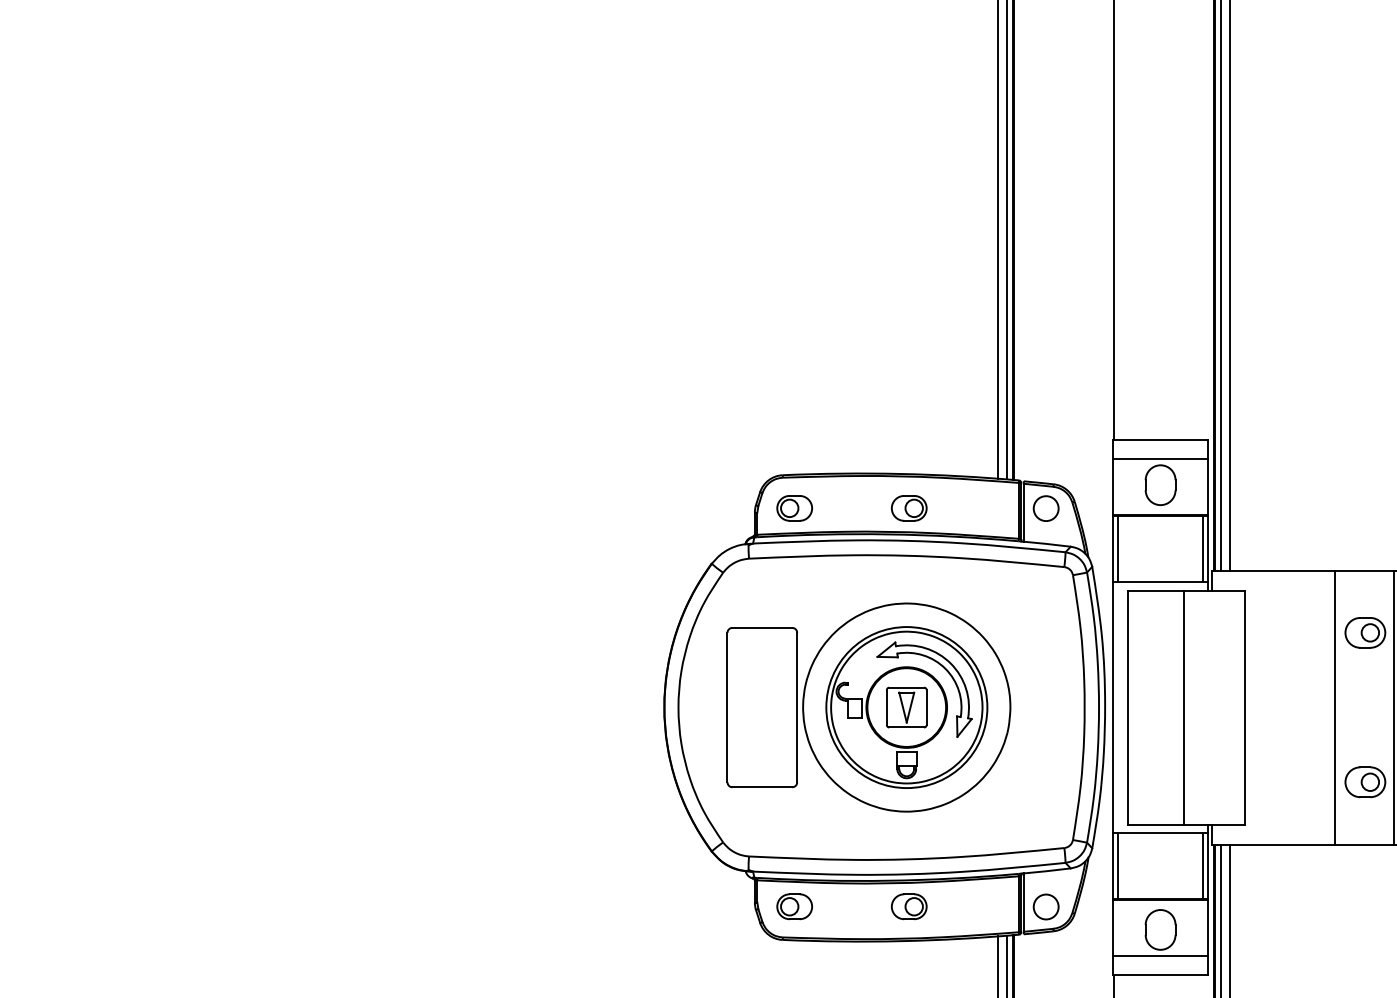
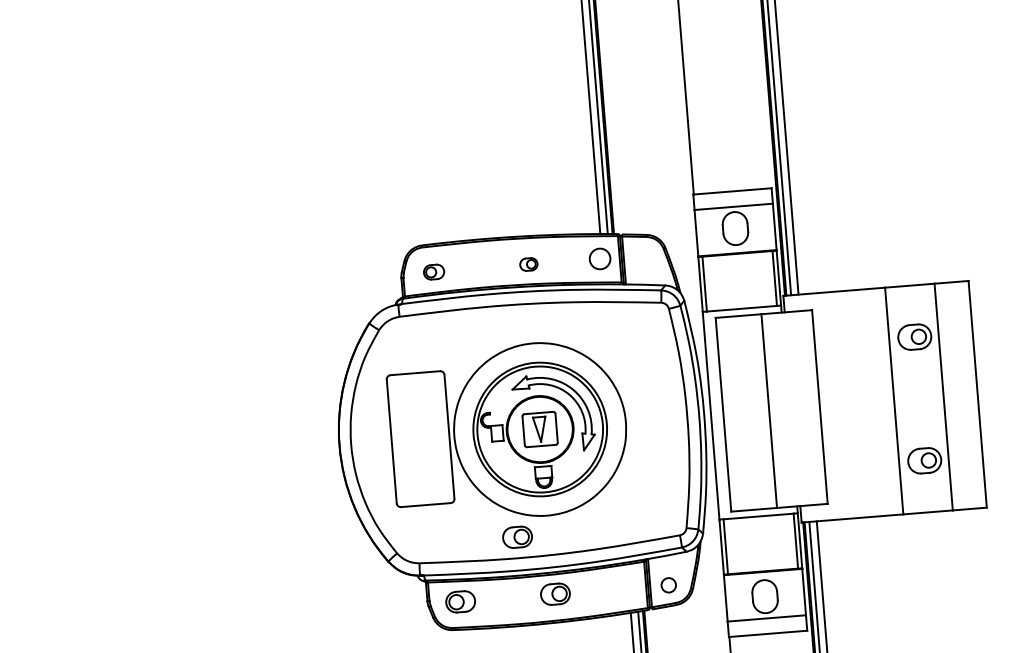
part: (794, 508) -> (433, 272), size x0.7
part: (908, 508) -> (528, 264), size x0.6
circle: (1045, 508) -> (599, 258), moved
part: (868, 834) -> (516, 537), added
circle: (1045, 906) -> (668, 584), size x0.7

